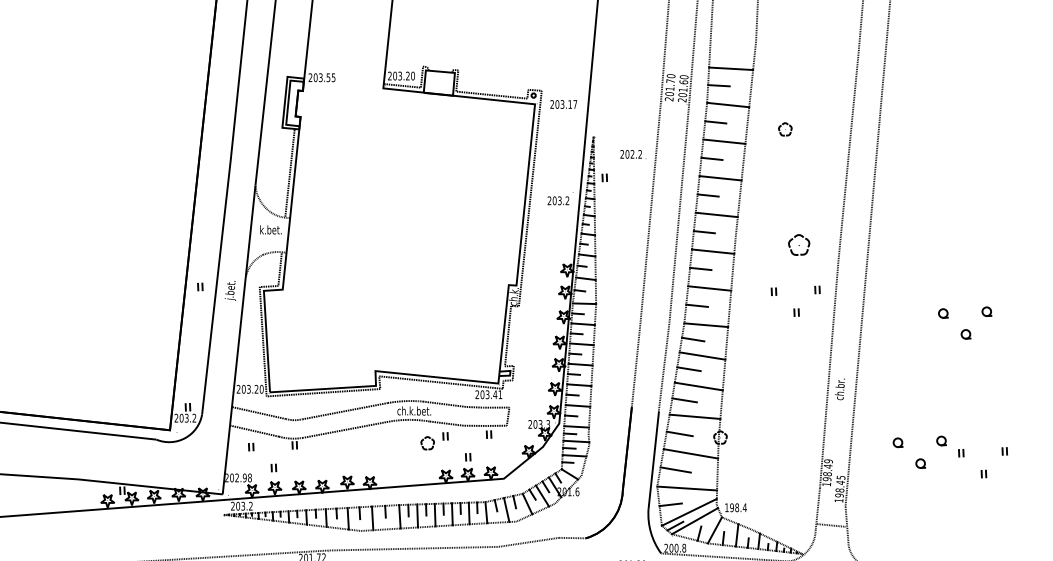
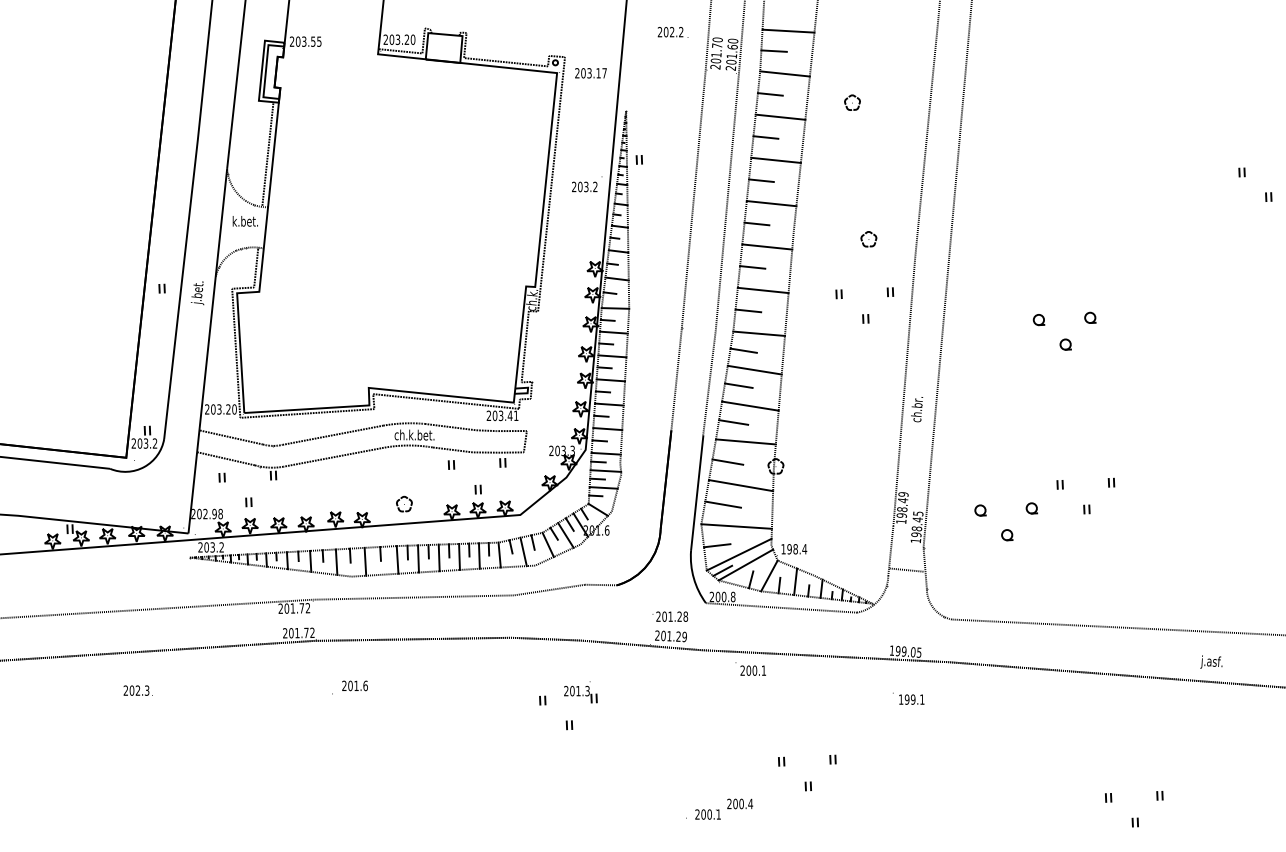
text: (632, 154) -> (672, 32), moved
part: (798, 245) -> (868, 239), size x0.62
part: (427, 442) -> (404, 503), moved
part: (919, 458) -> (1005, 529), moved

